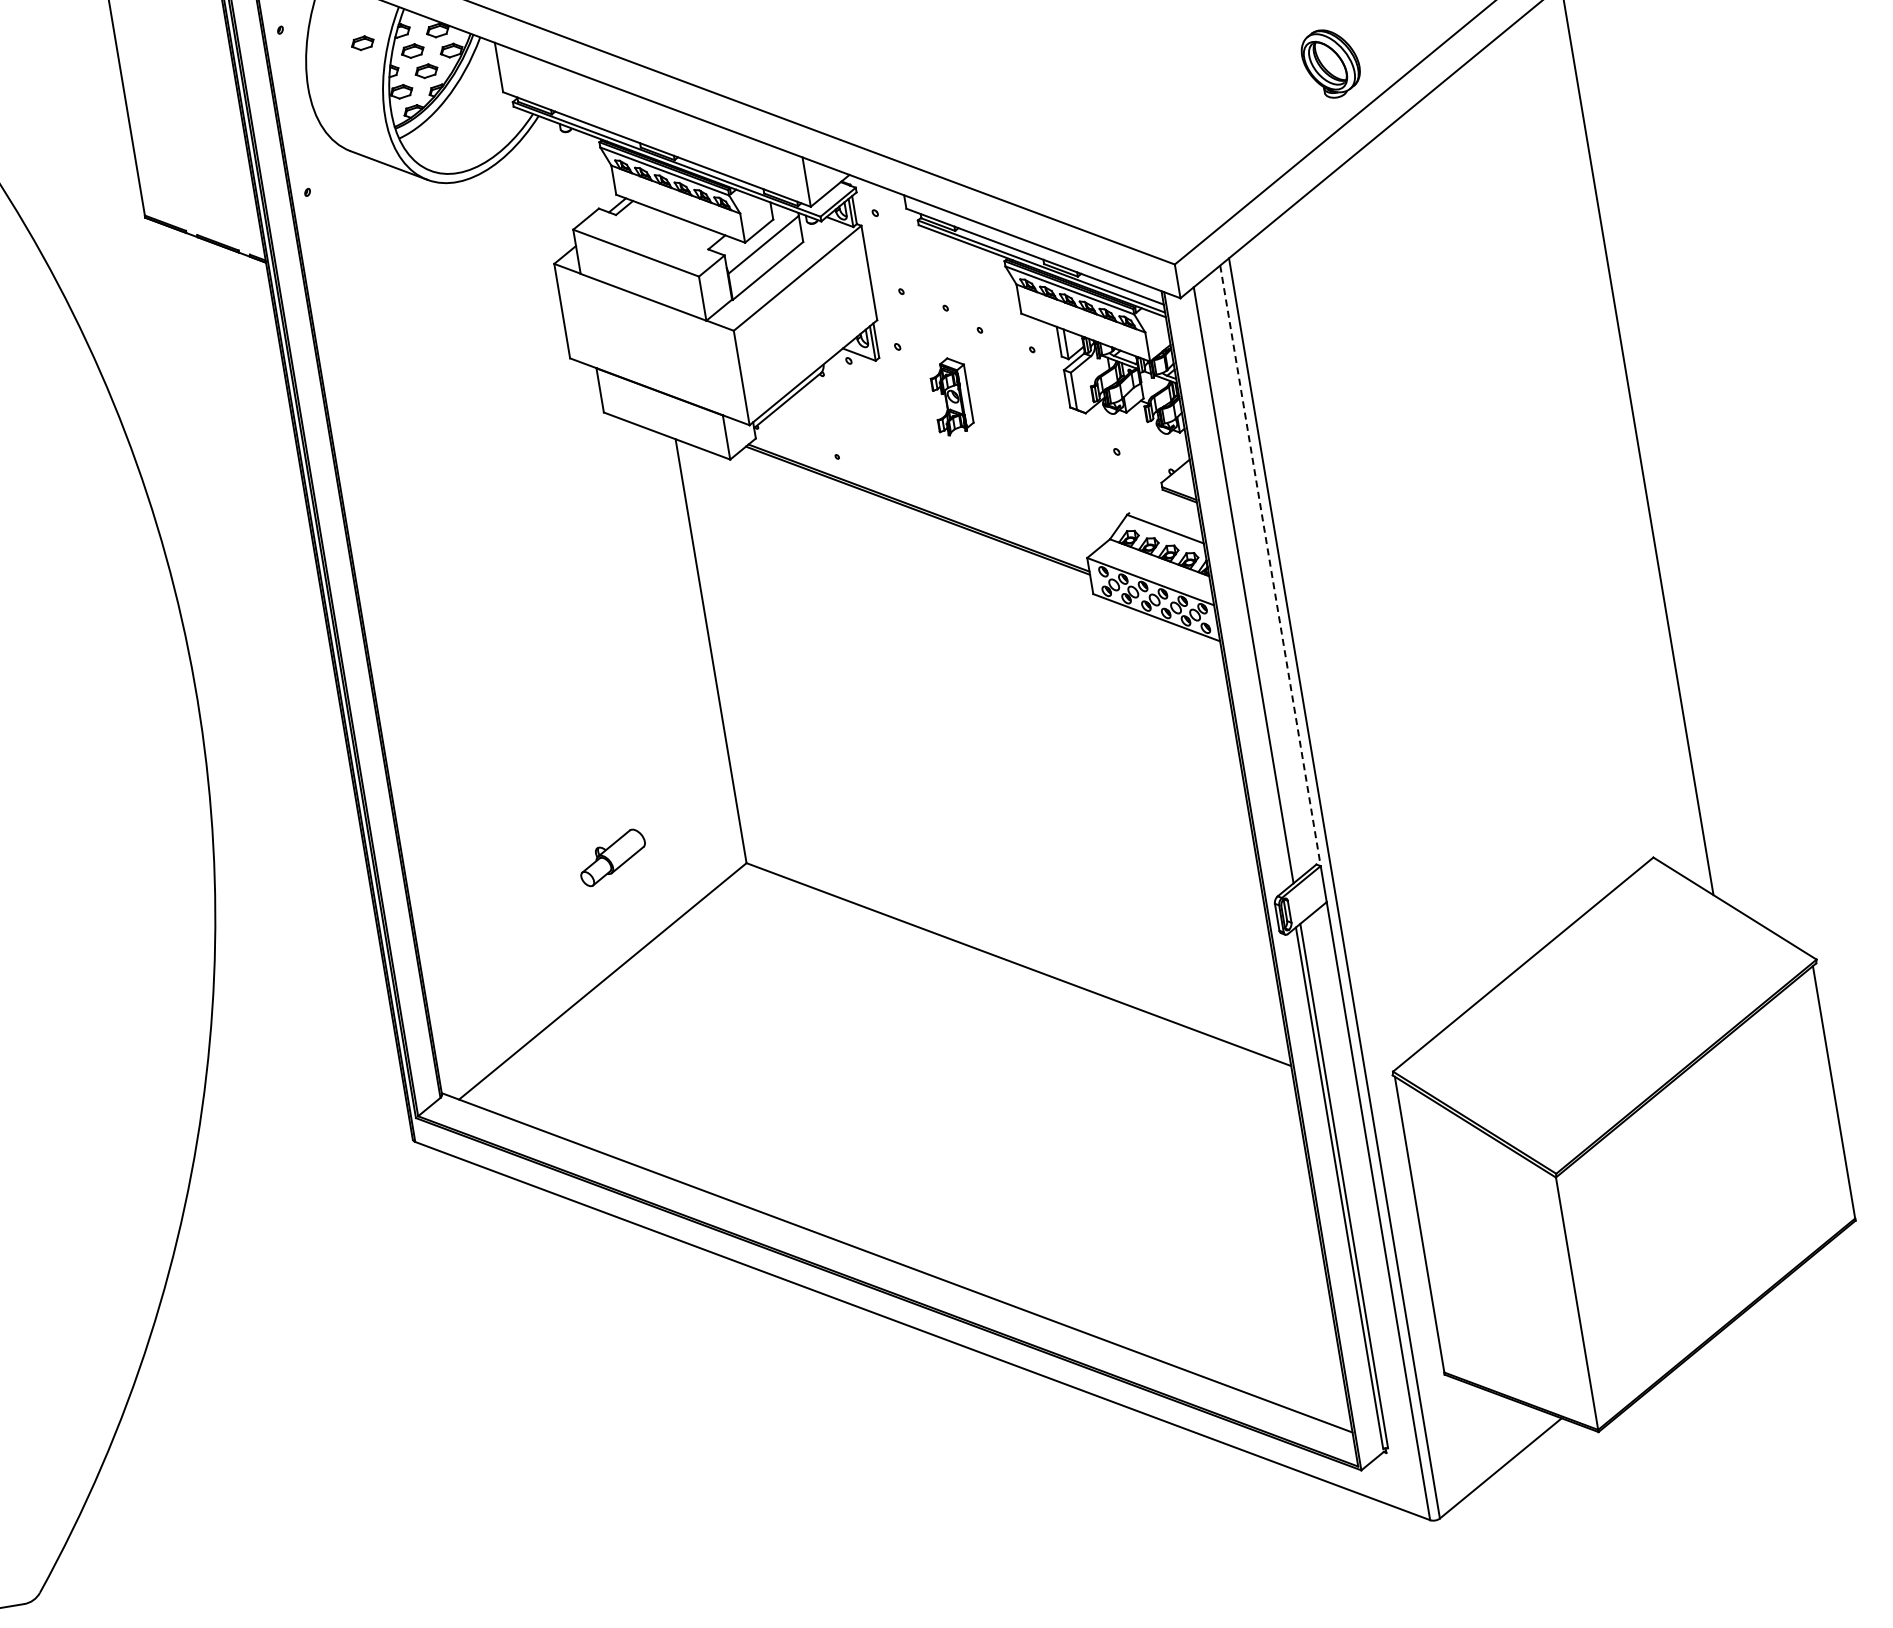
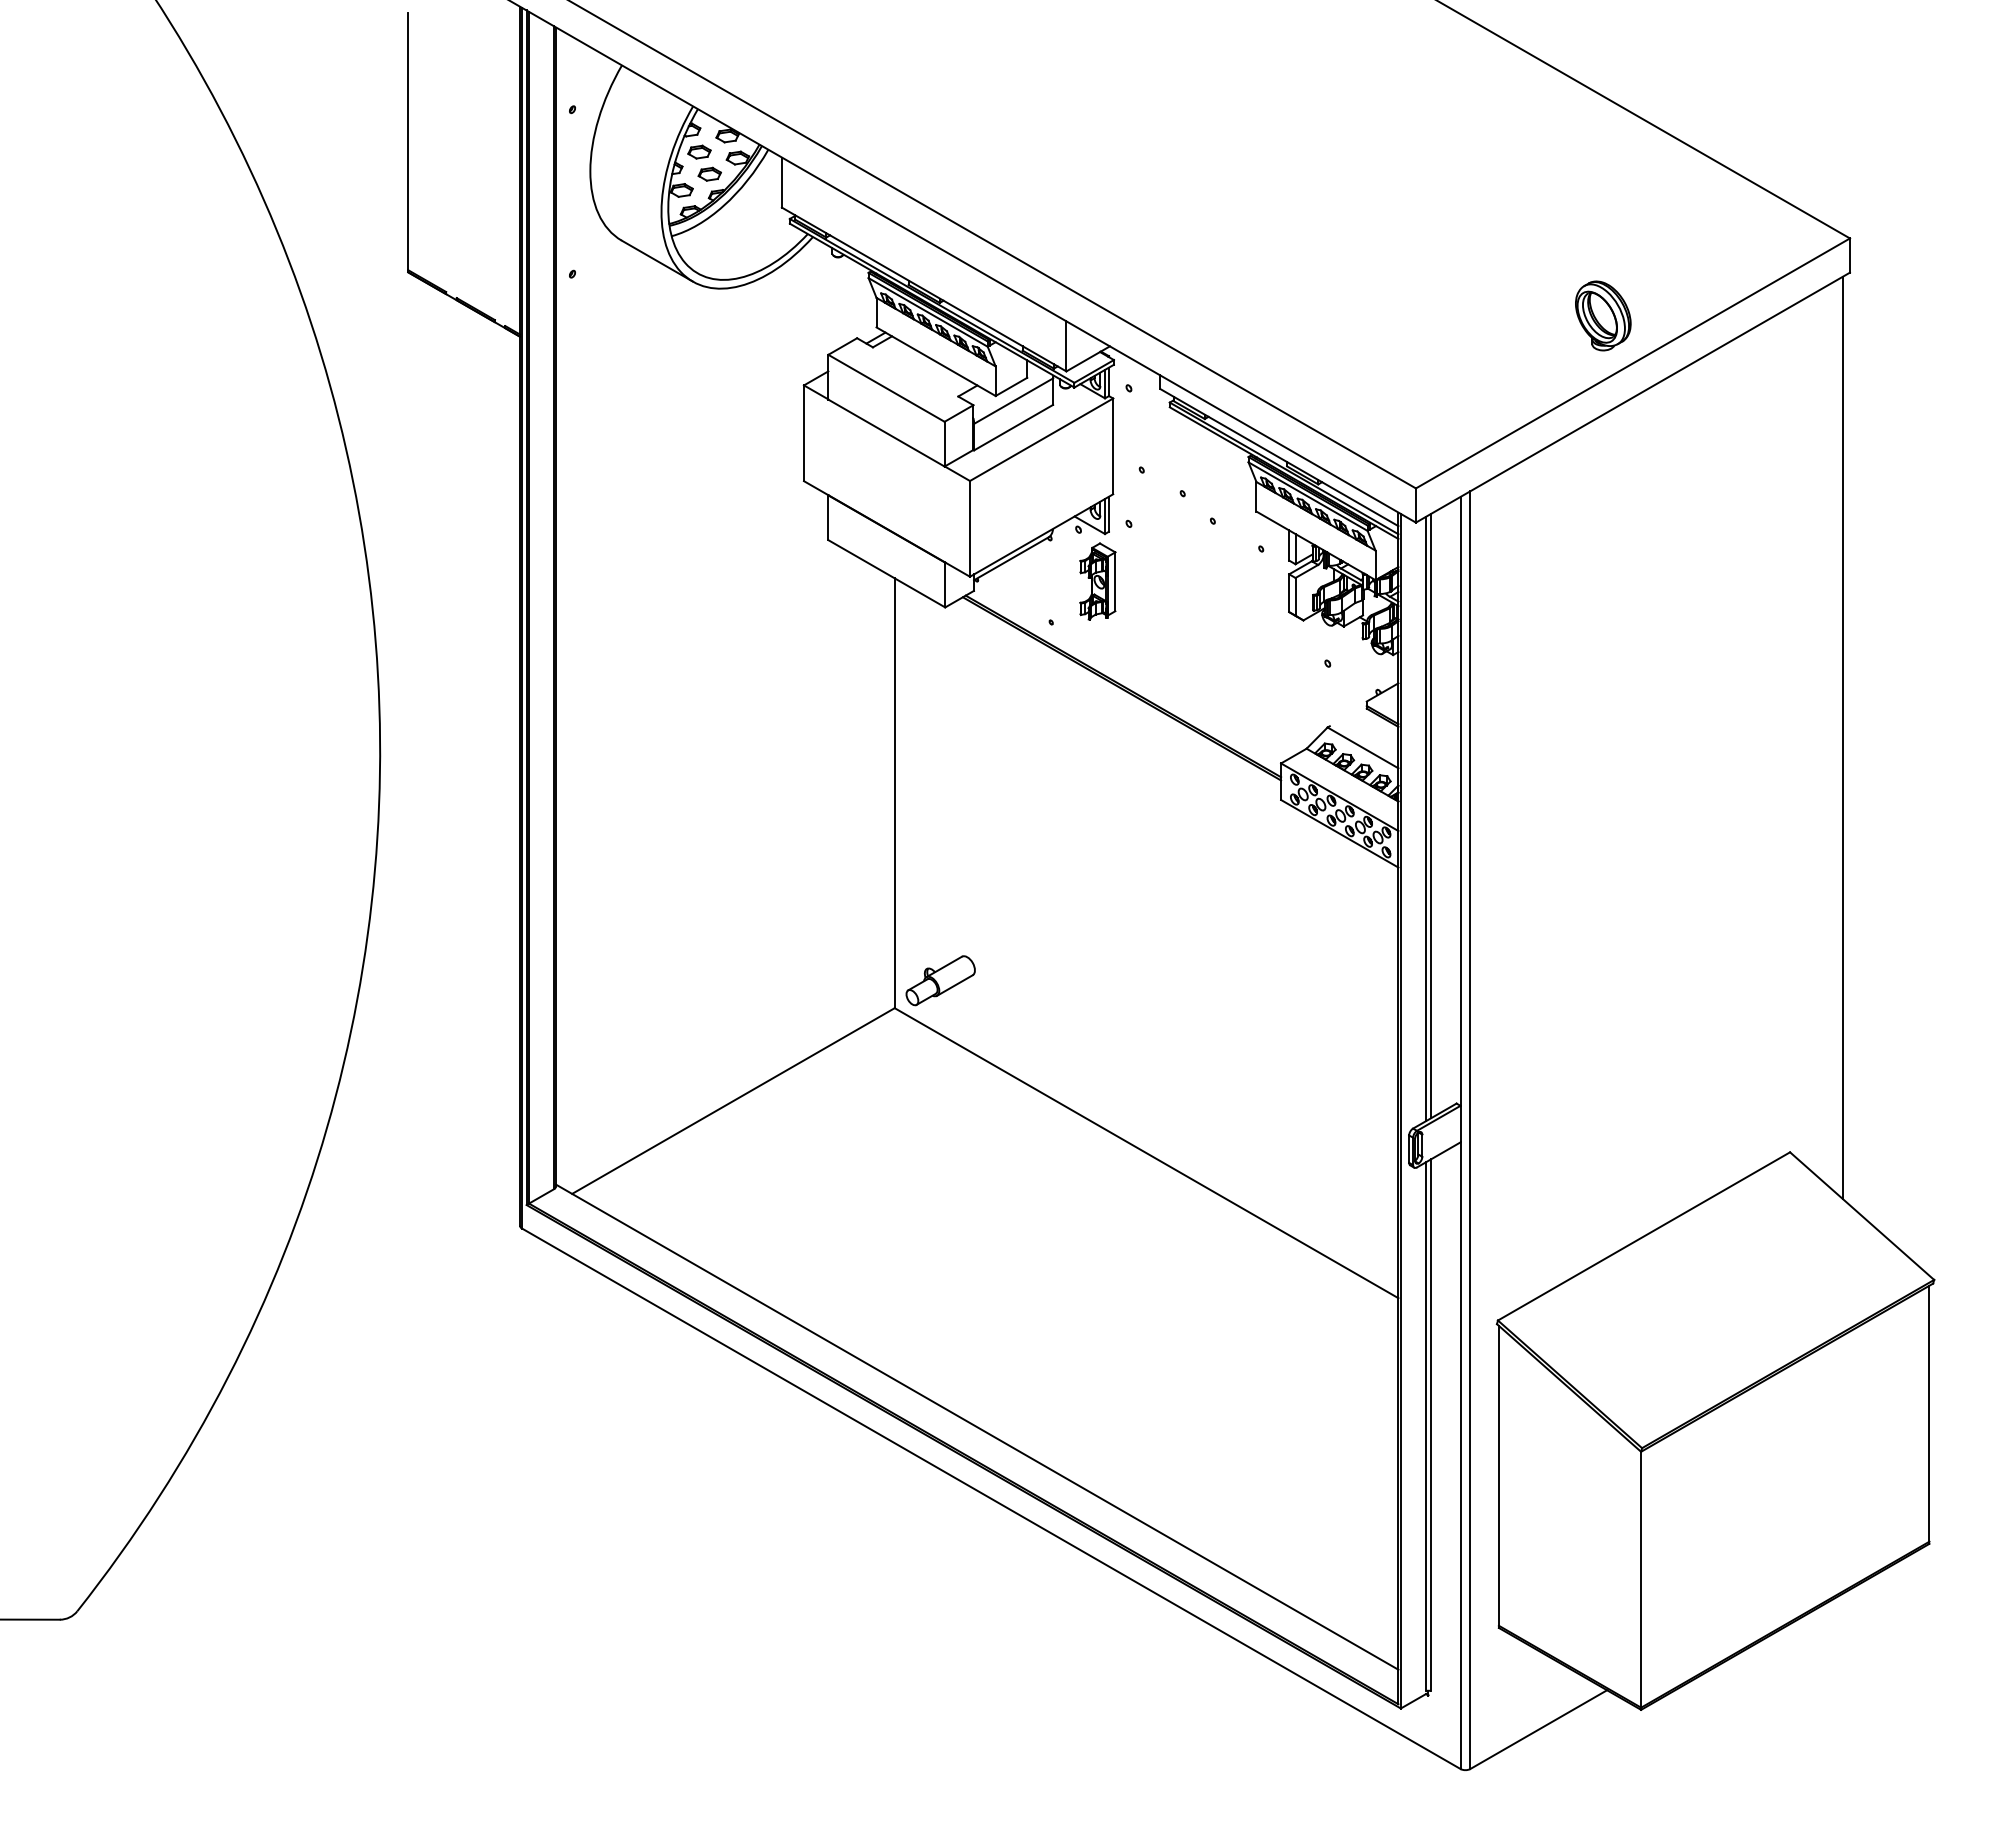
part: (362, 42) -> (651, 135), removed
part: (951, 396) -> (1097, 581), moved
line: (1270, 565) -> (1460, 801), dashed -> solid
line: (1238, 588) -> (1425, 818), added
part: (612, 857) -> (940, 980), moved

